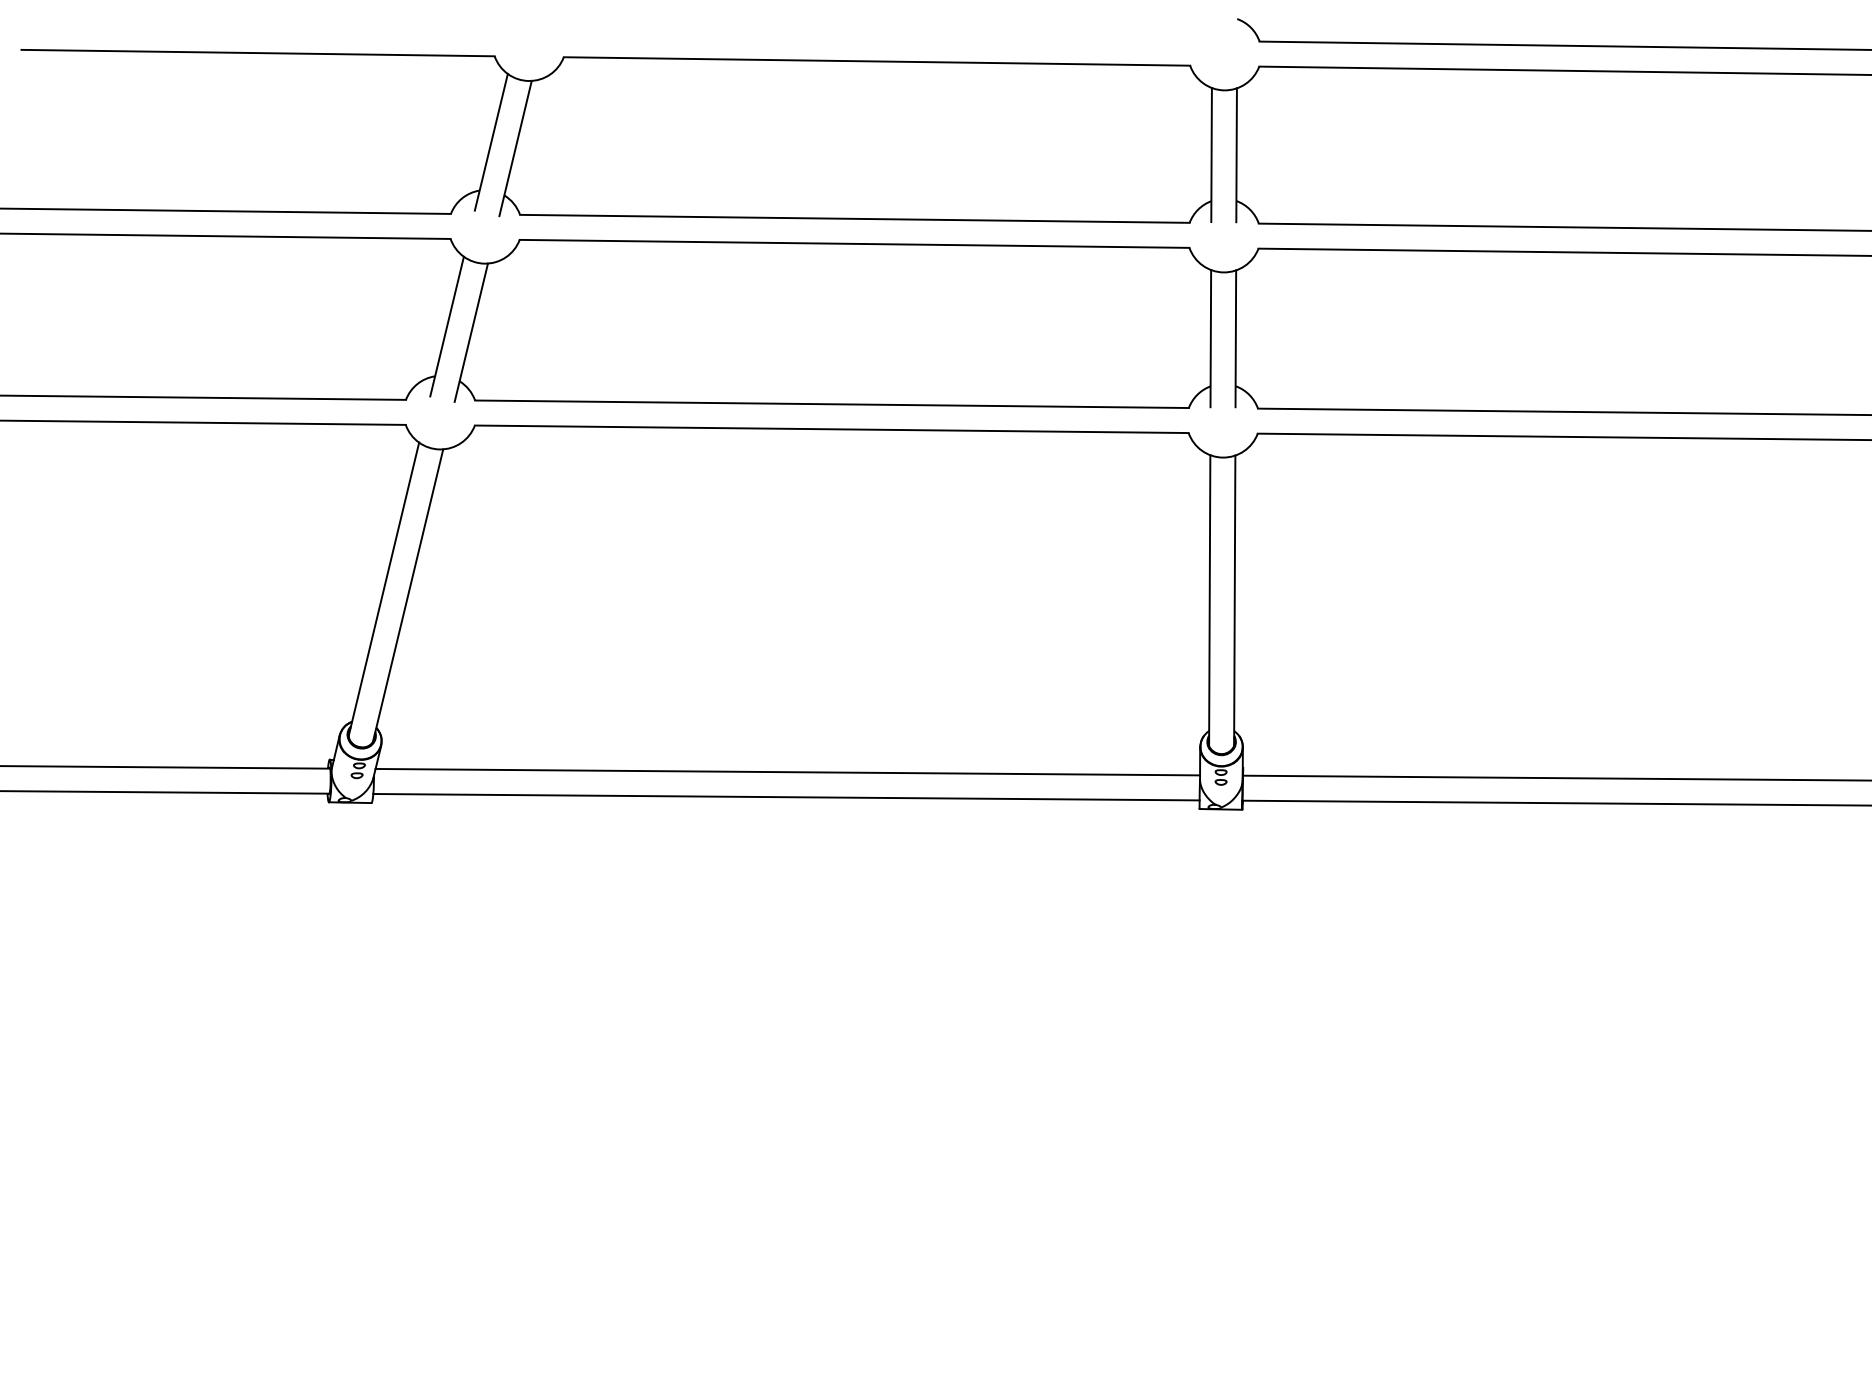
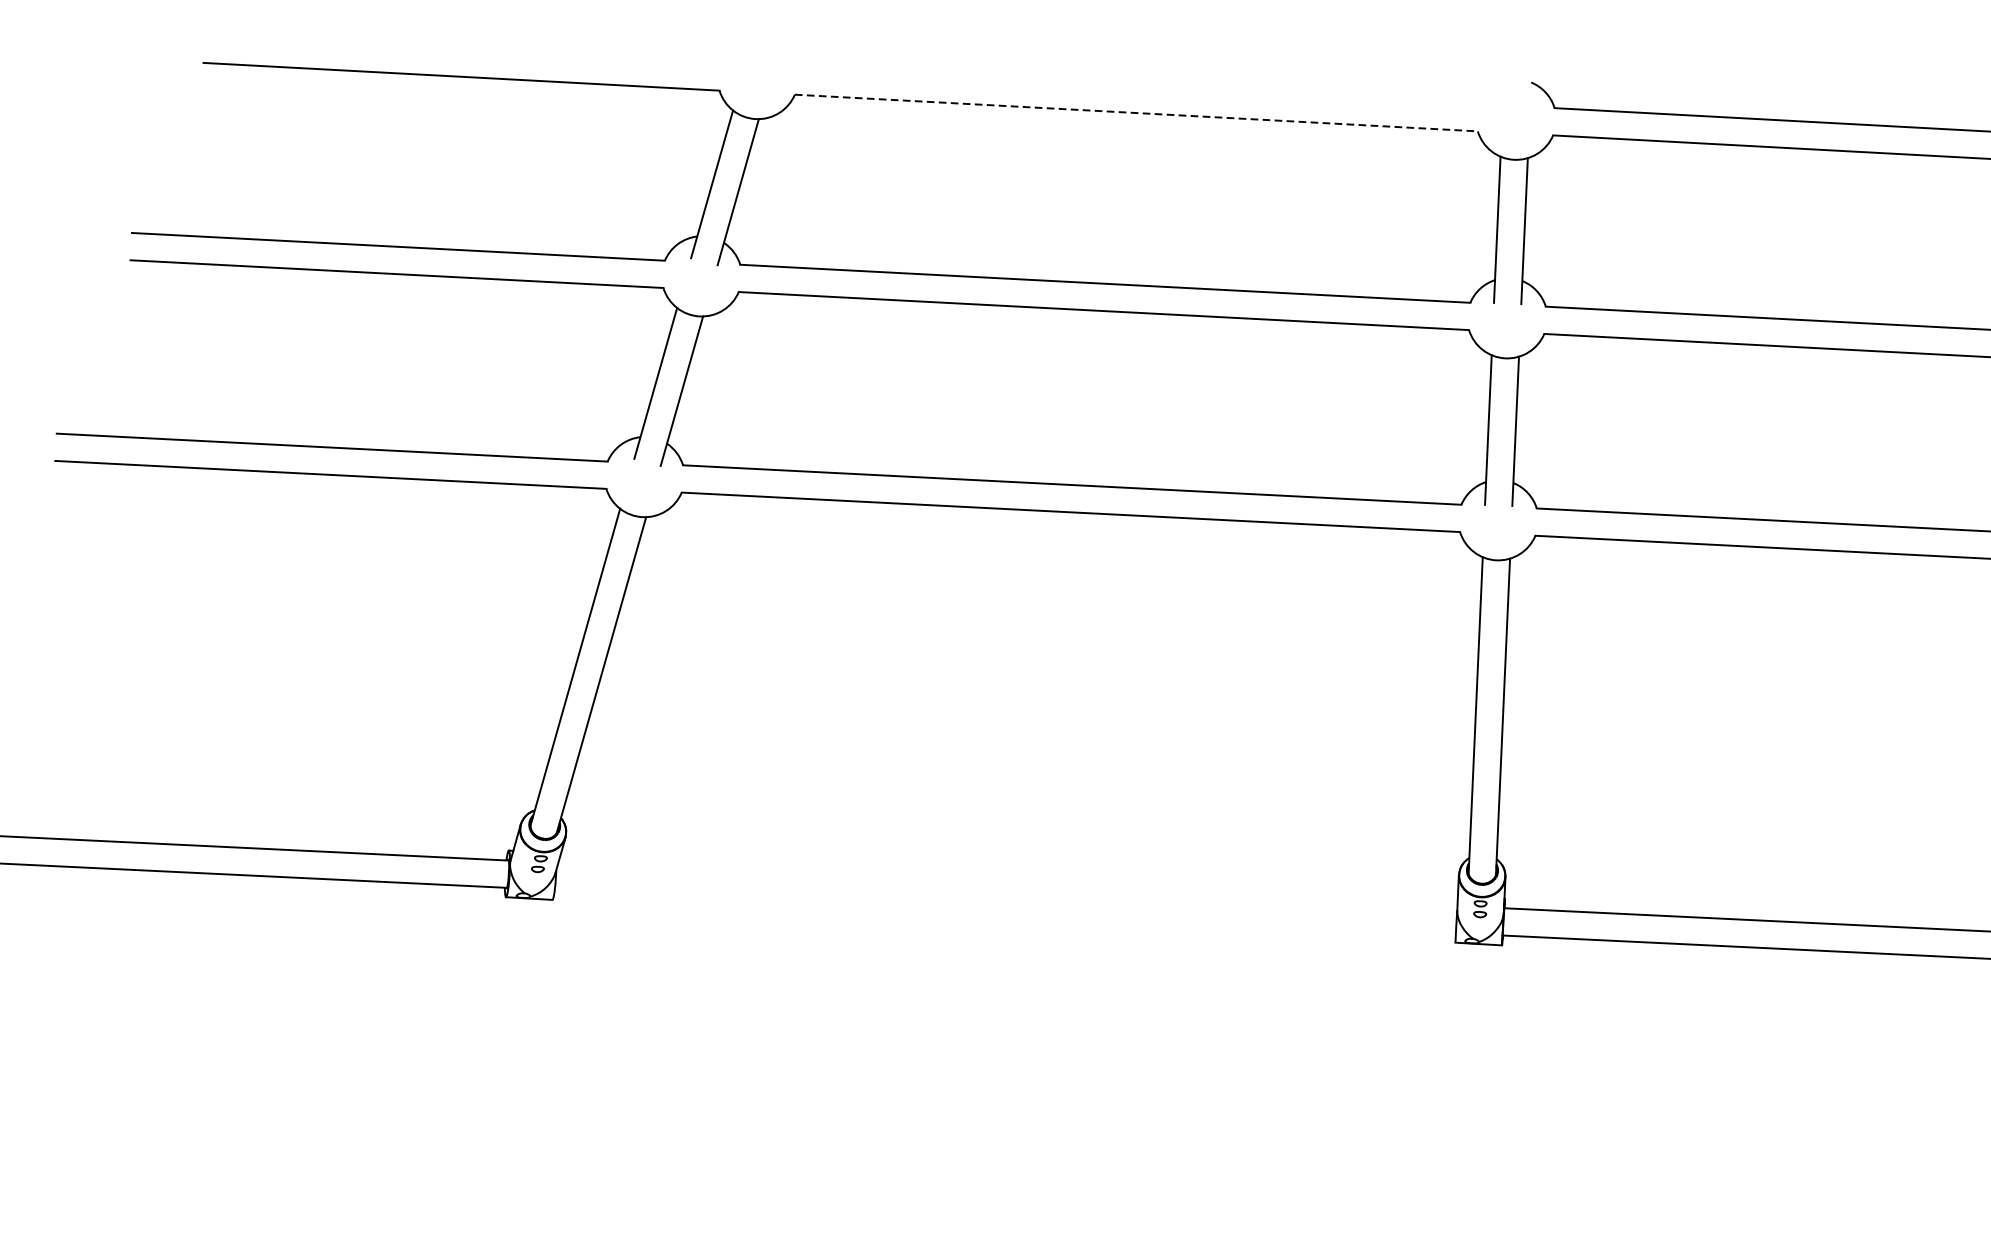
line: (877, 61) -> (1136, 113), solid -> dashed
line: (787, 771) -> (1007, 883), removed
line: (786, 796) -> (1005, 910), removed

